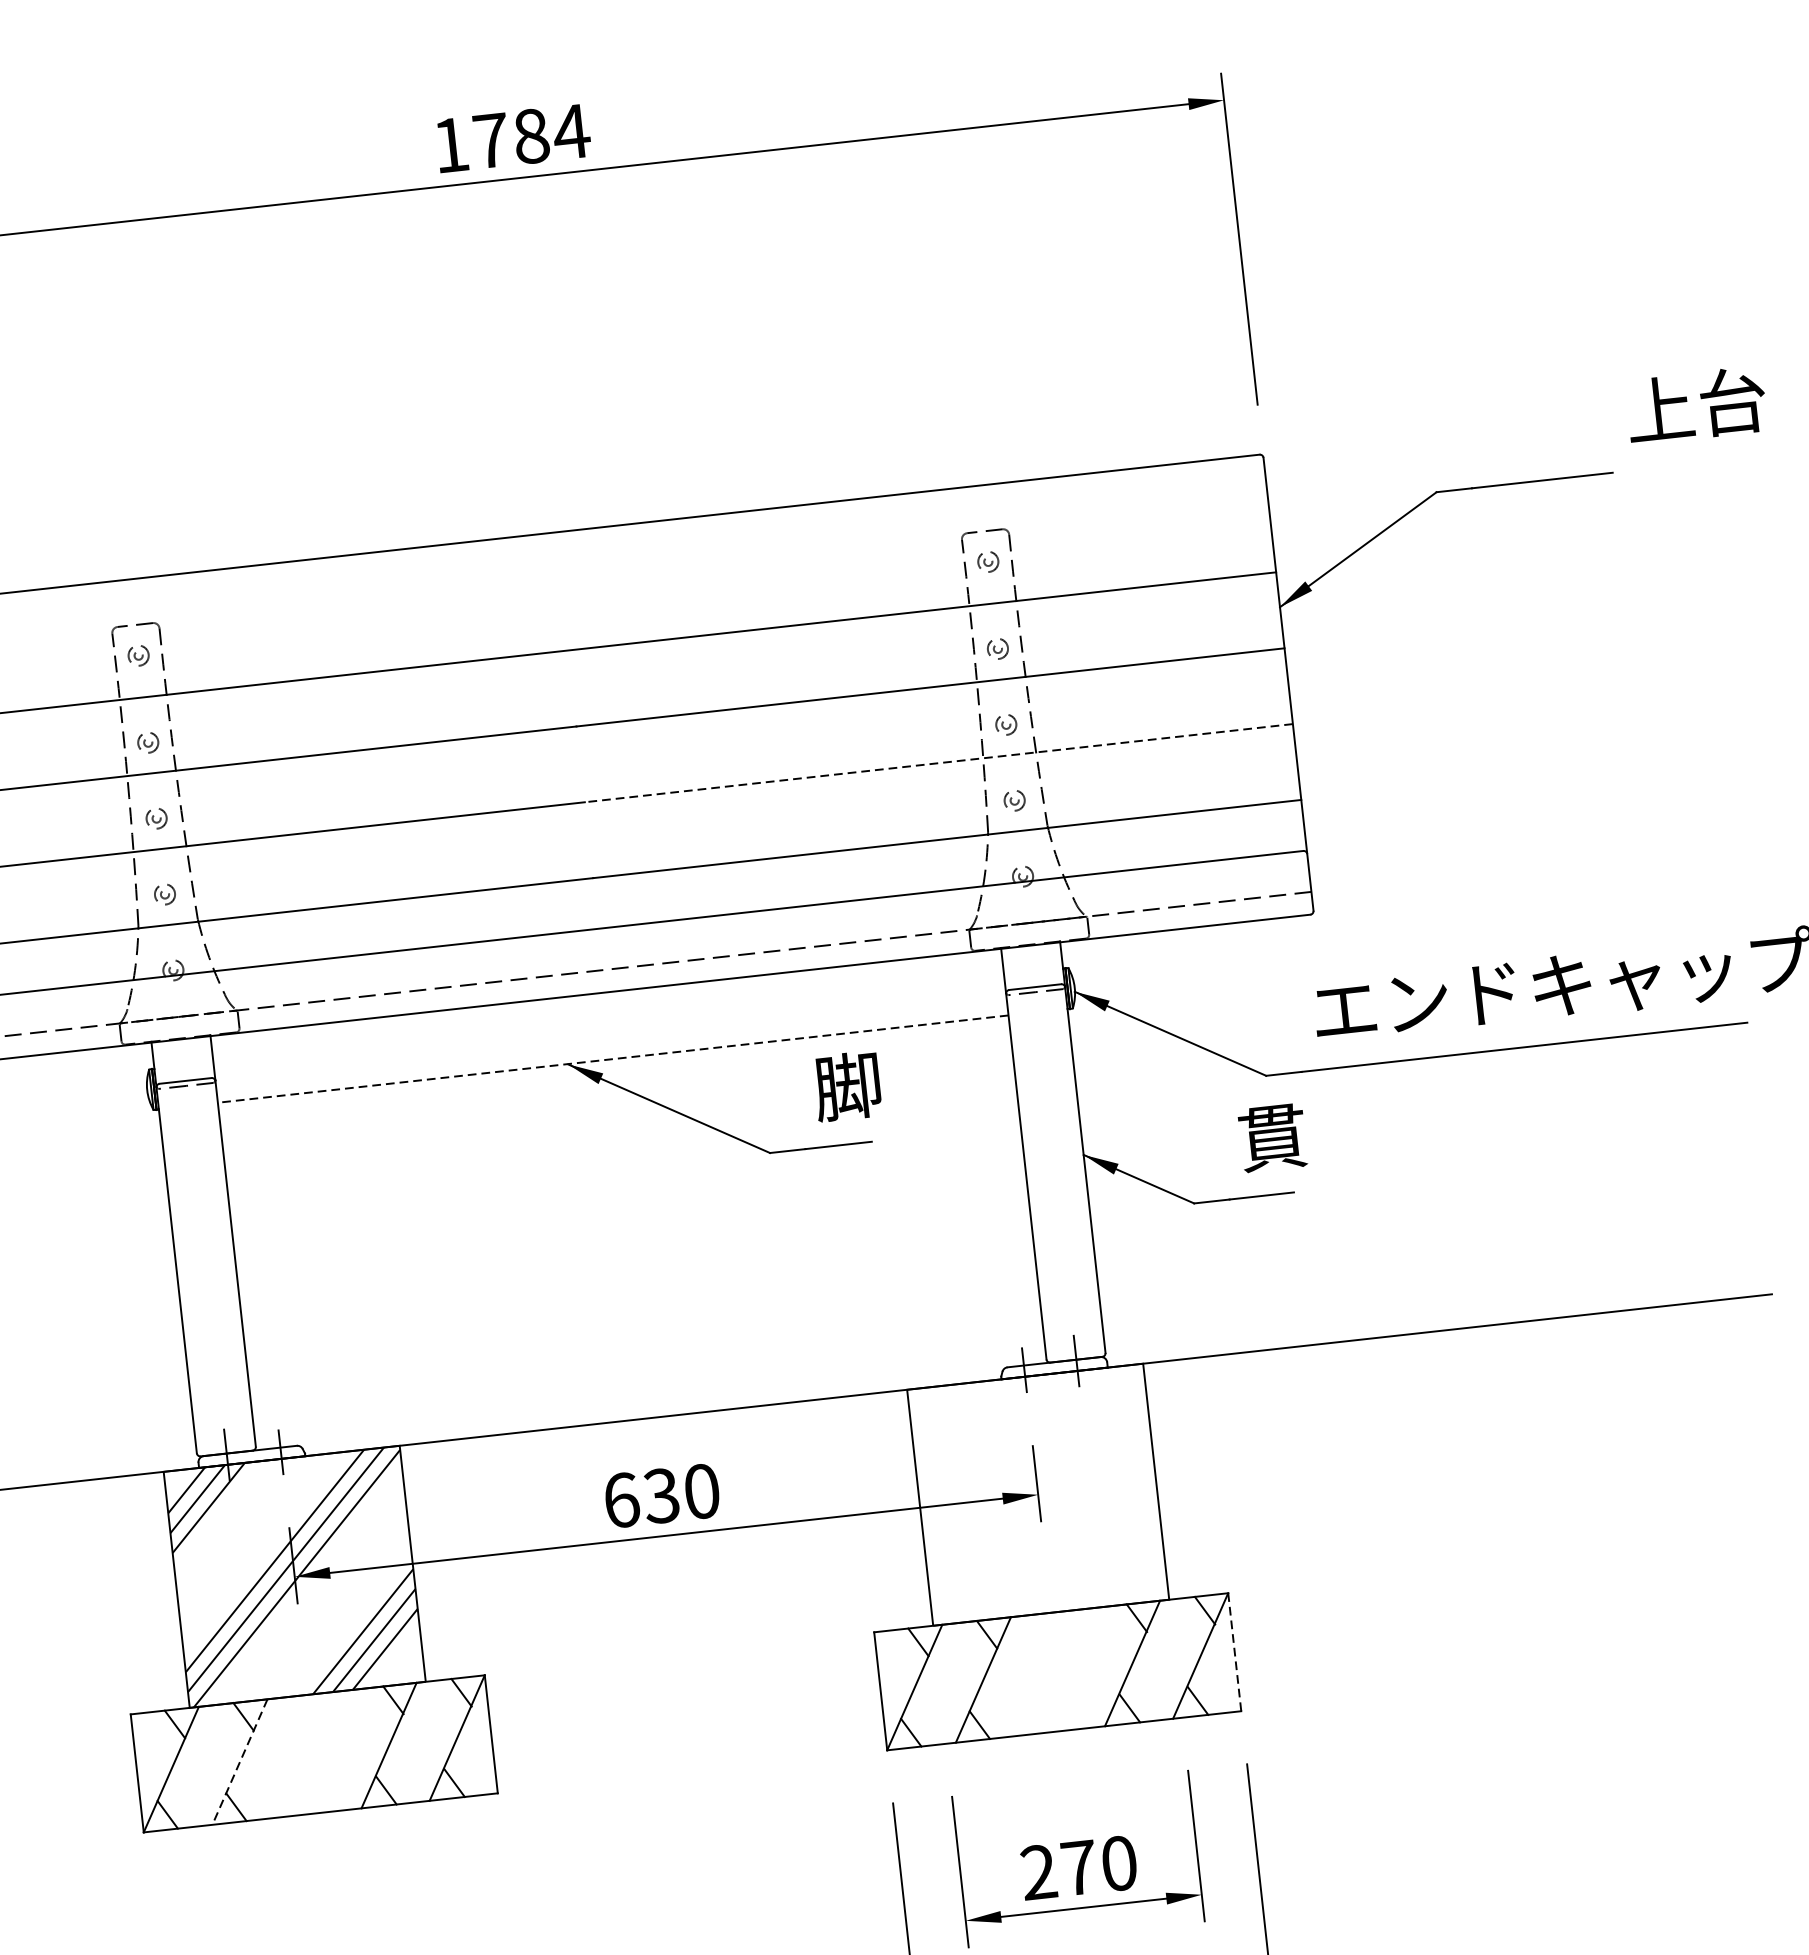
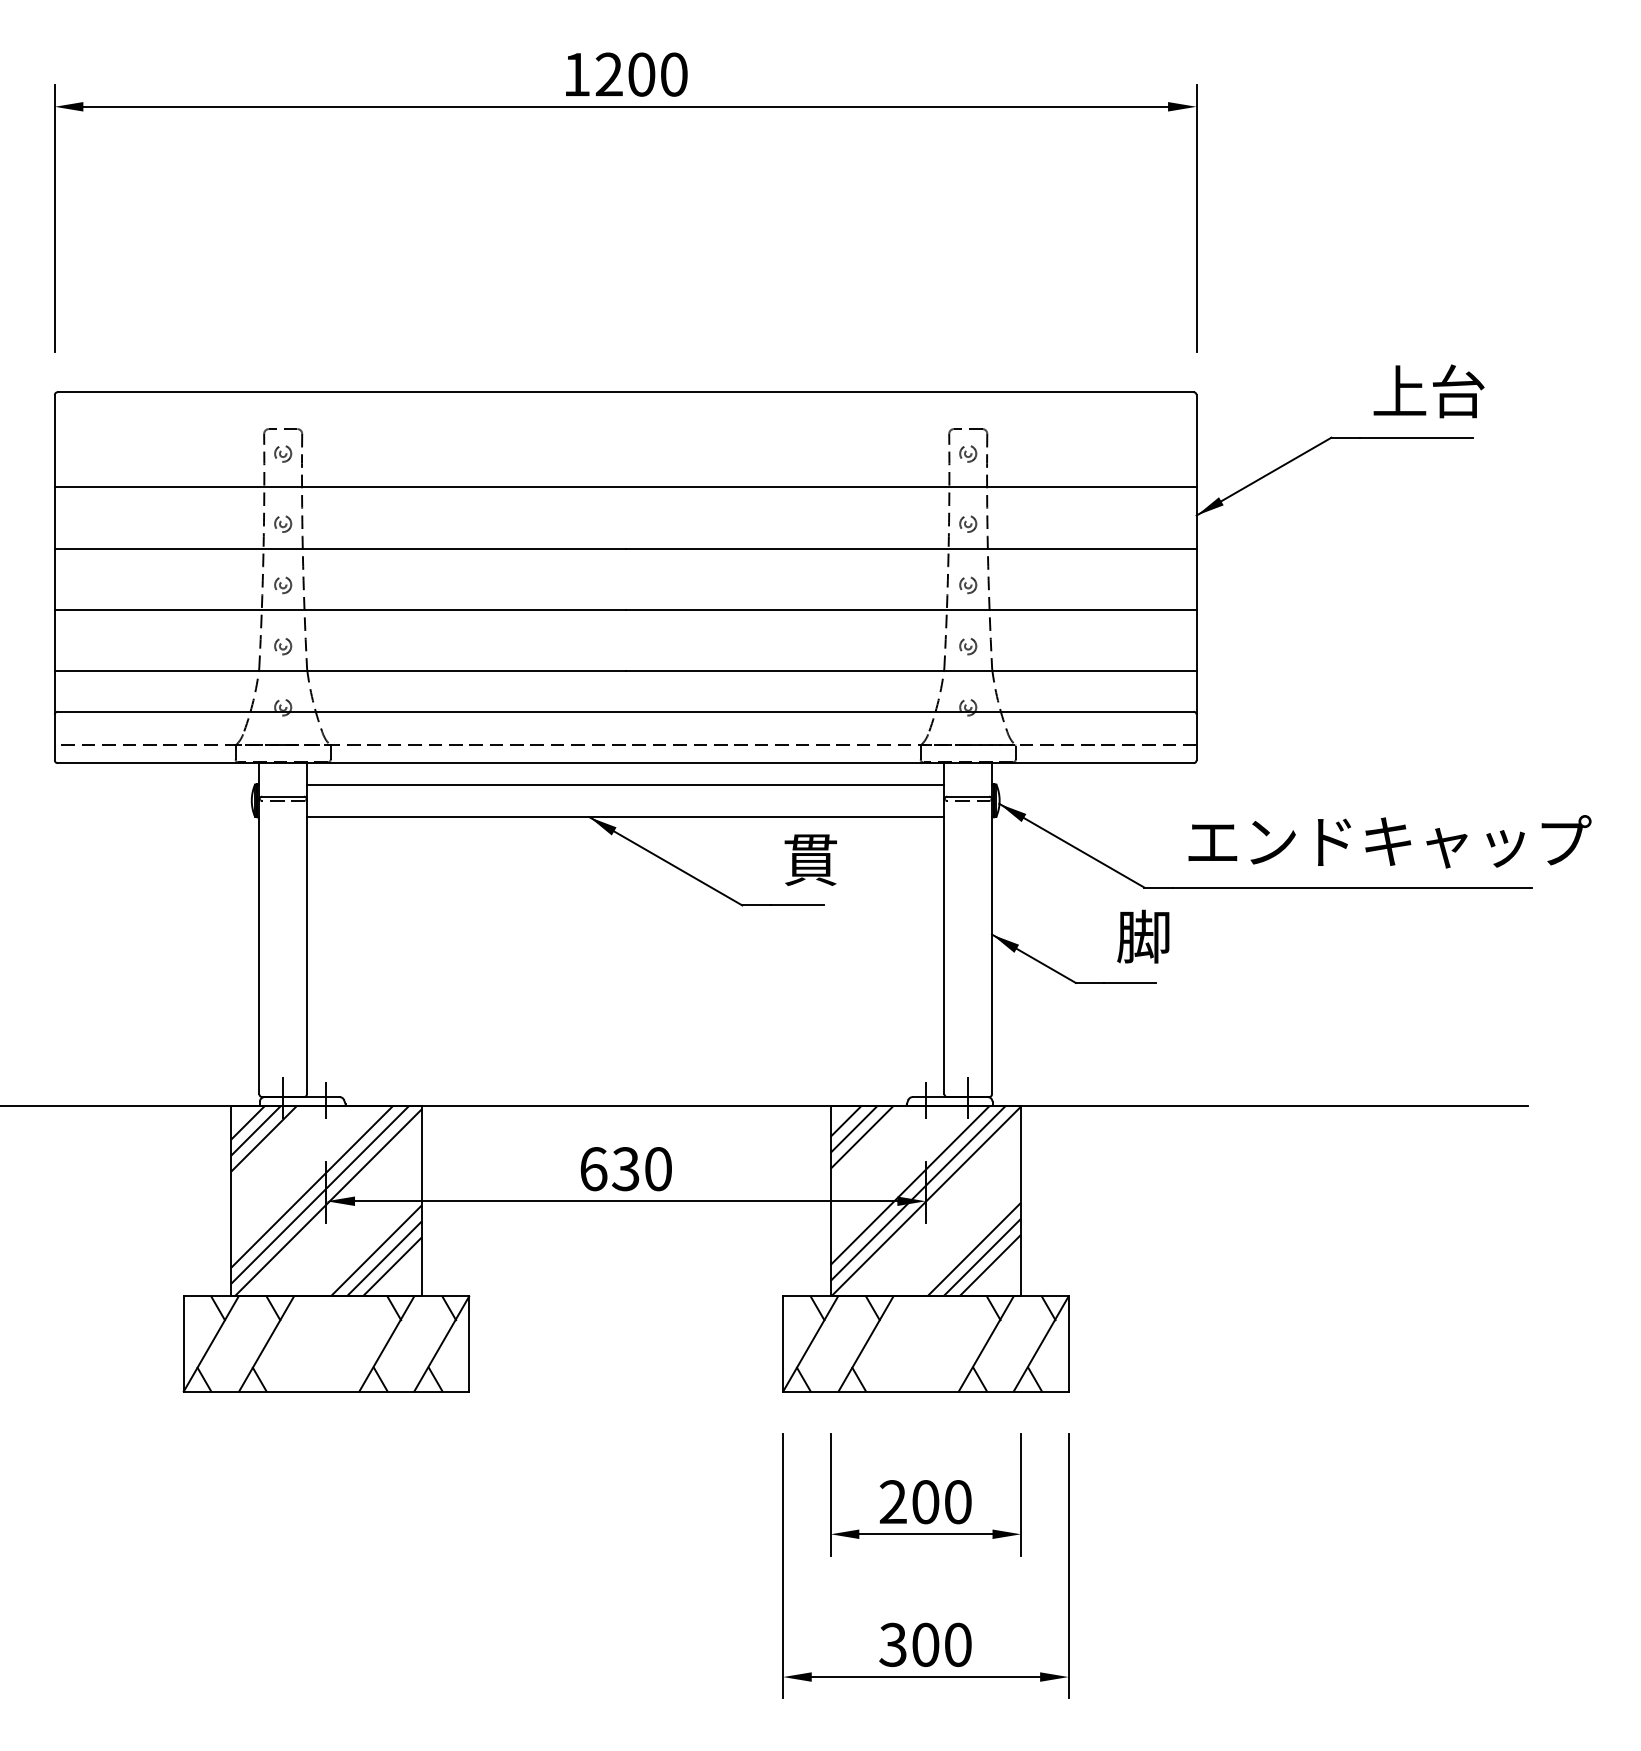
text: (531, 136) -> (641, 74), 1784 -> 1200
text: (1695, 405) -> (1428, 391), moved
line: (938, 762) -> (910, 609), dashed -> solid
line: (608, 1018) -> (625, 784), added
line: (612, 1058) -> (625, 816), dashed -> solid
text: (846, 1086) -> (809, 859), 脚 -> 貫
text: (1271, 1136) -> (1143, 936), 貫 -> 脚
hatch: (1037, 1495) -> (925, 1201), added
line: (1234, 1651) -> (1068, 1343), dashed -> solid
line: (239, 1762) -> (266, 1344), dashed -> solid
text: (1078, 1868) -> (925, 1502), 270 -> 200

